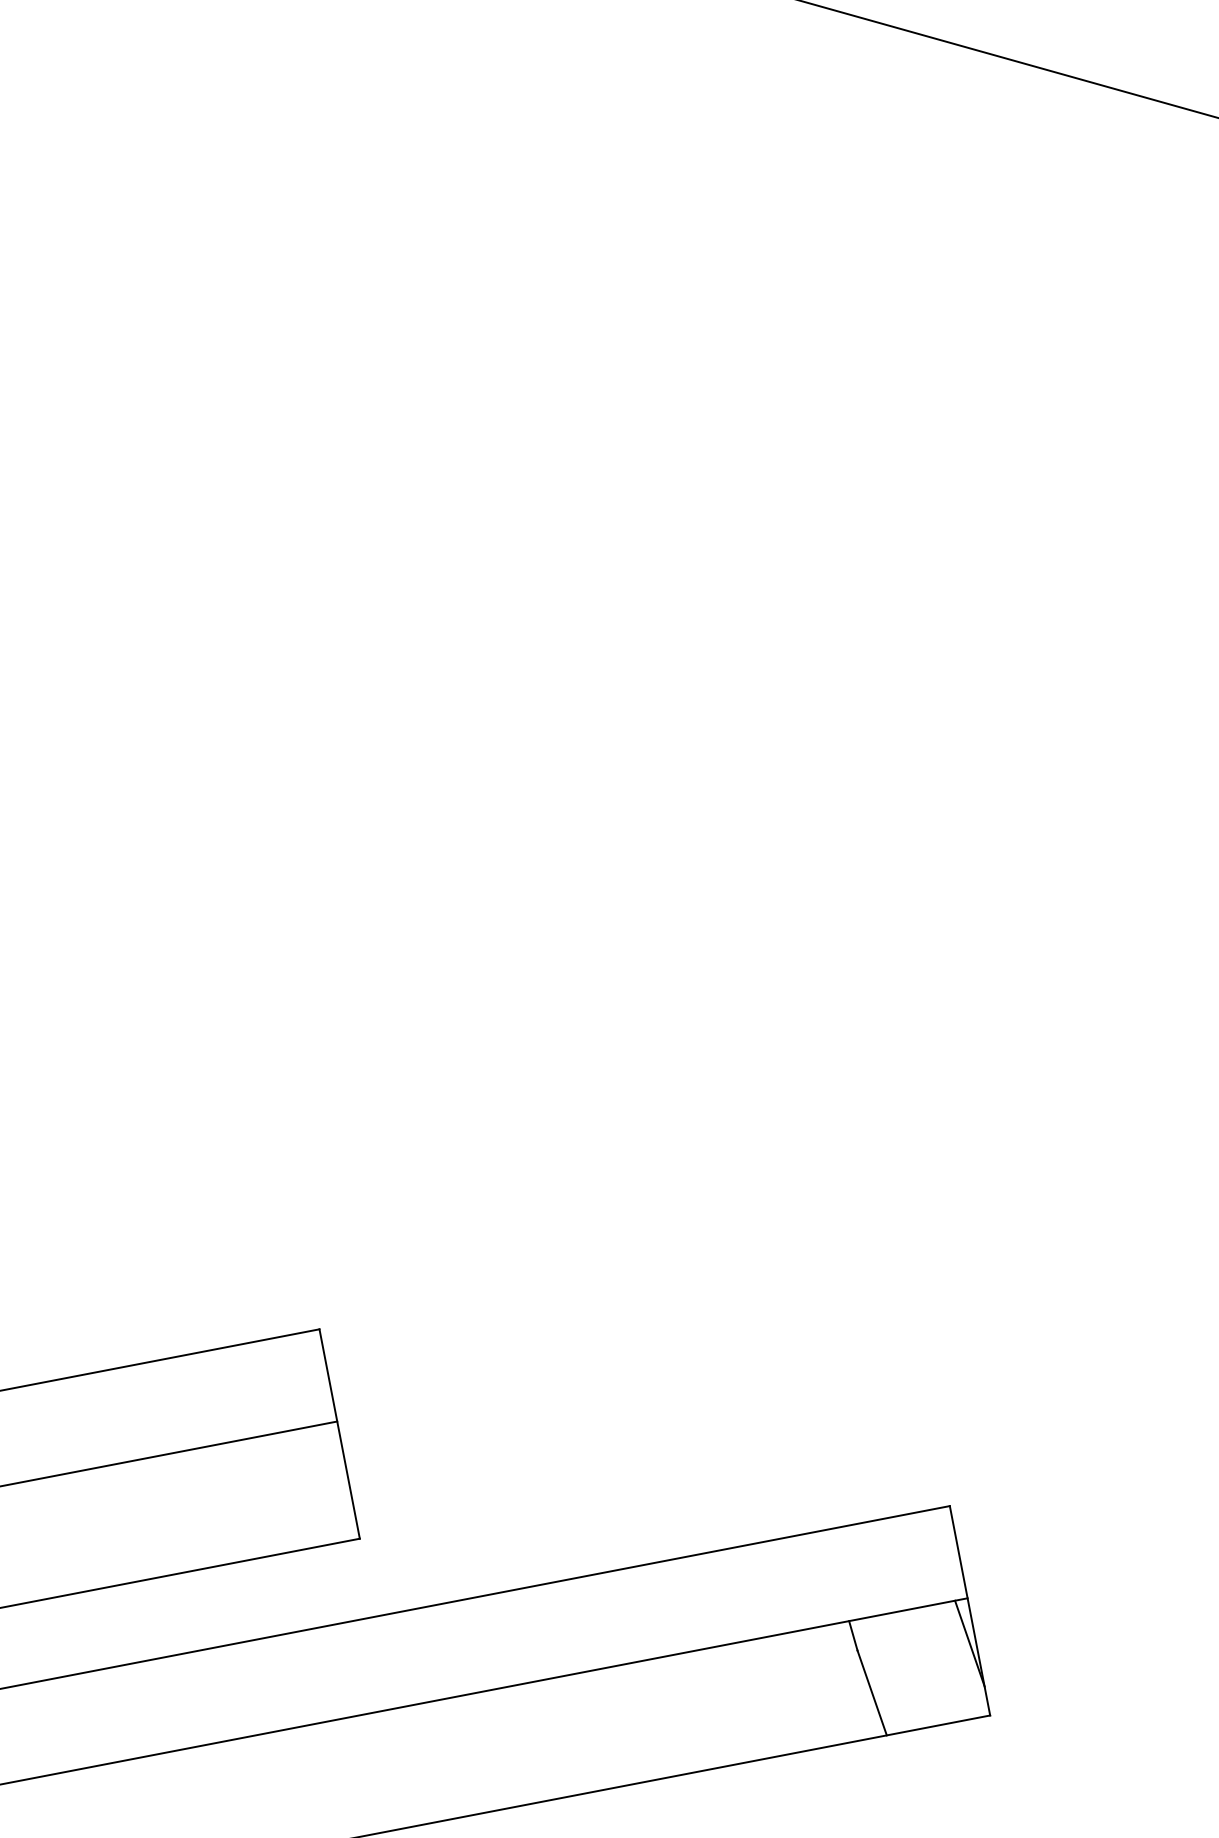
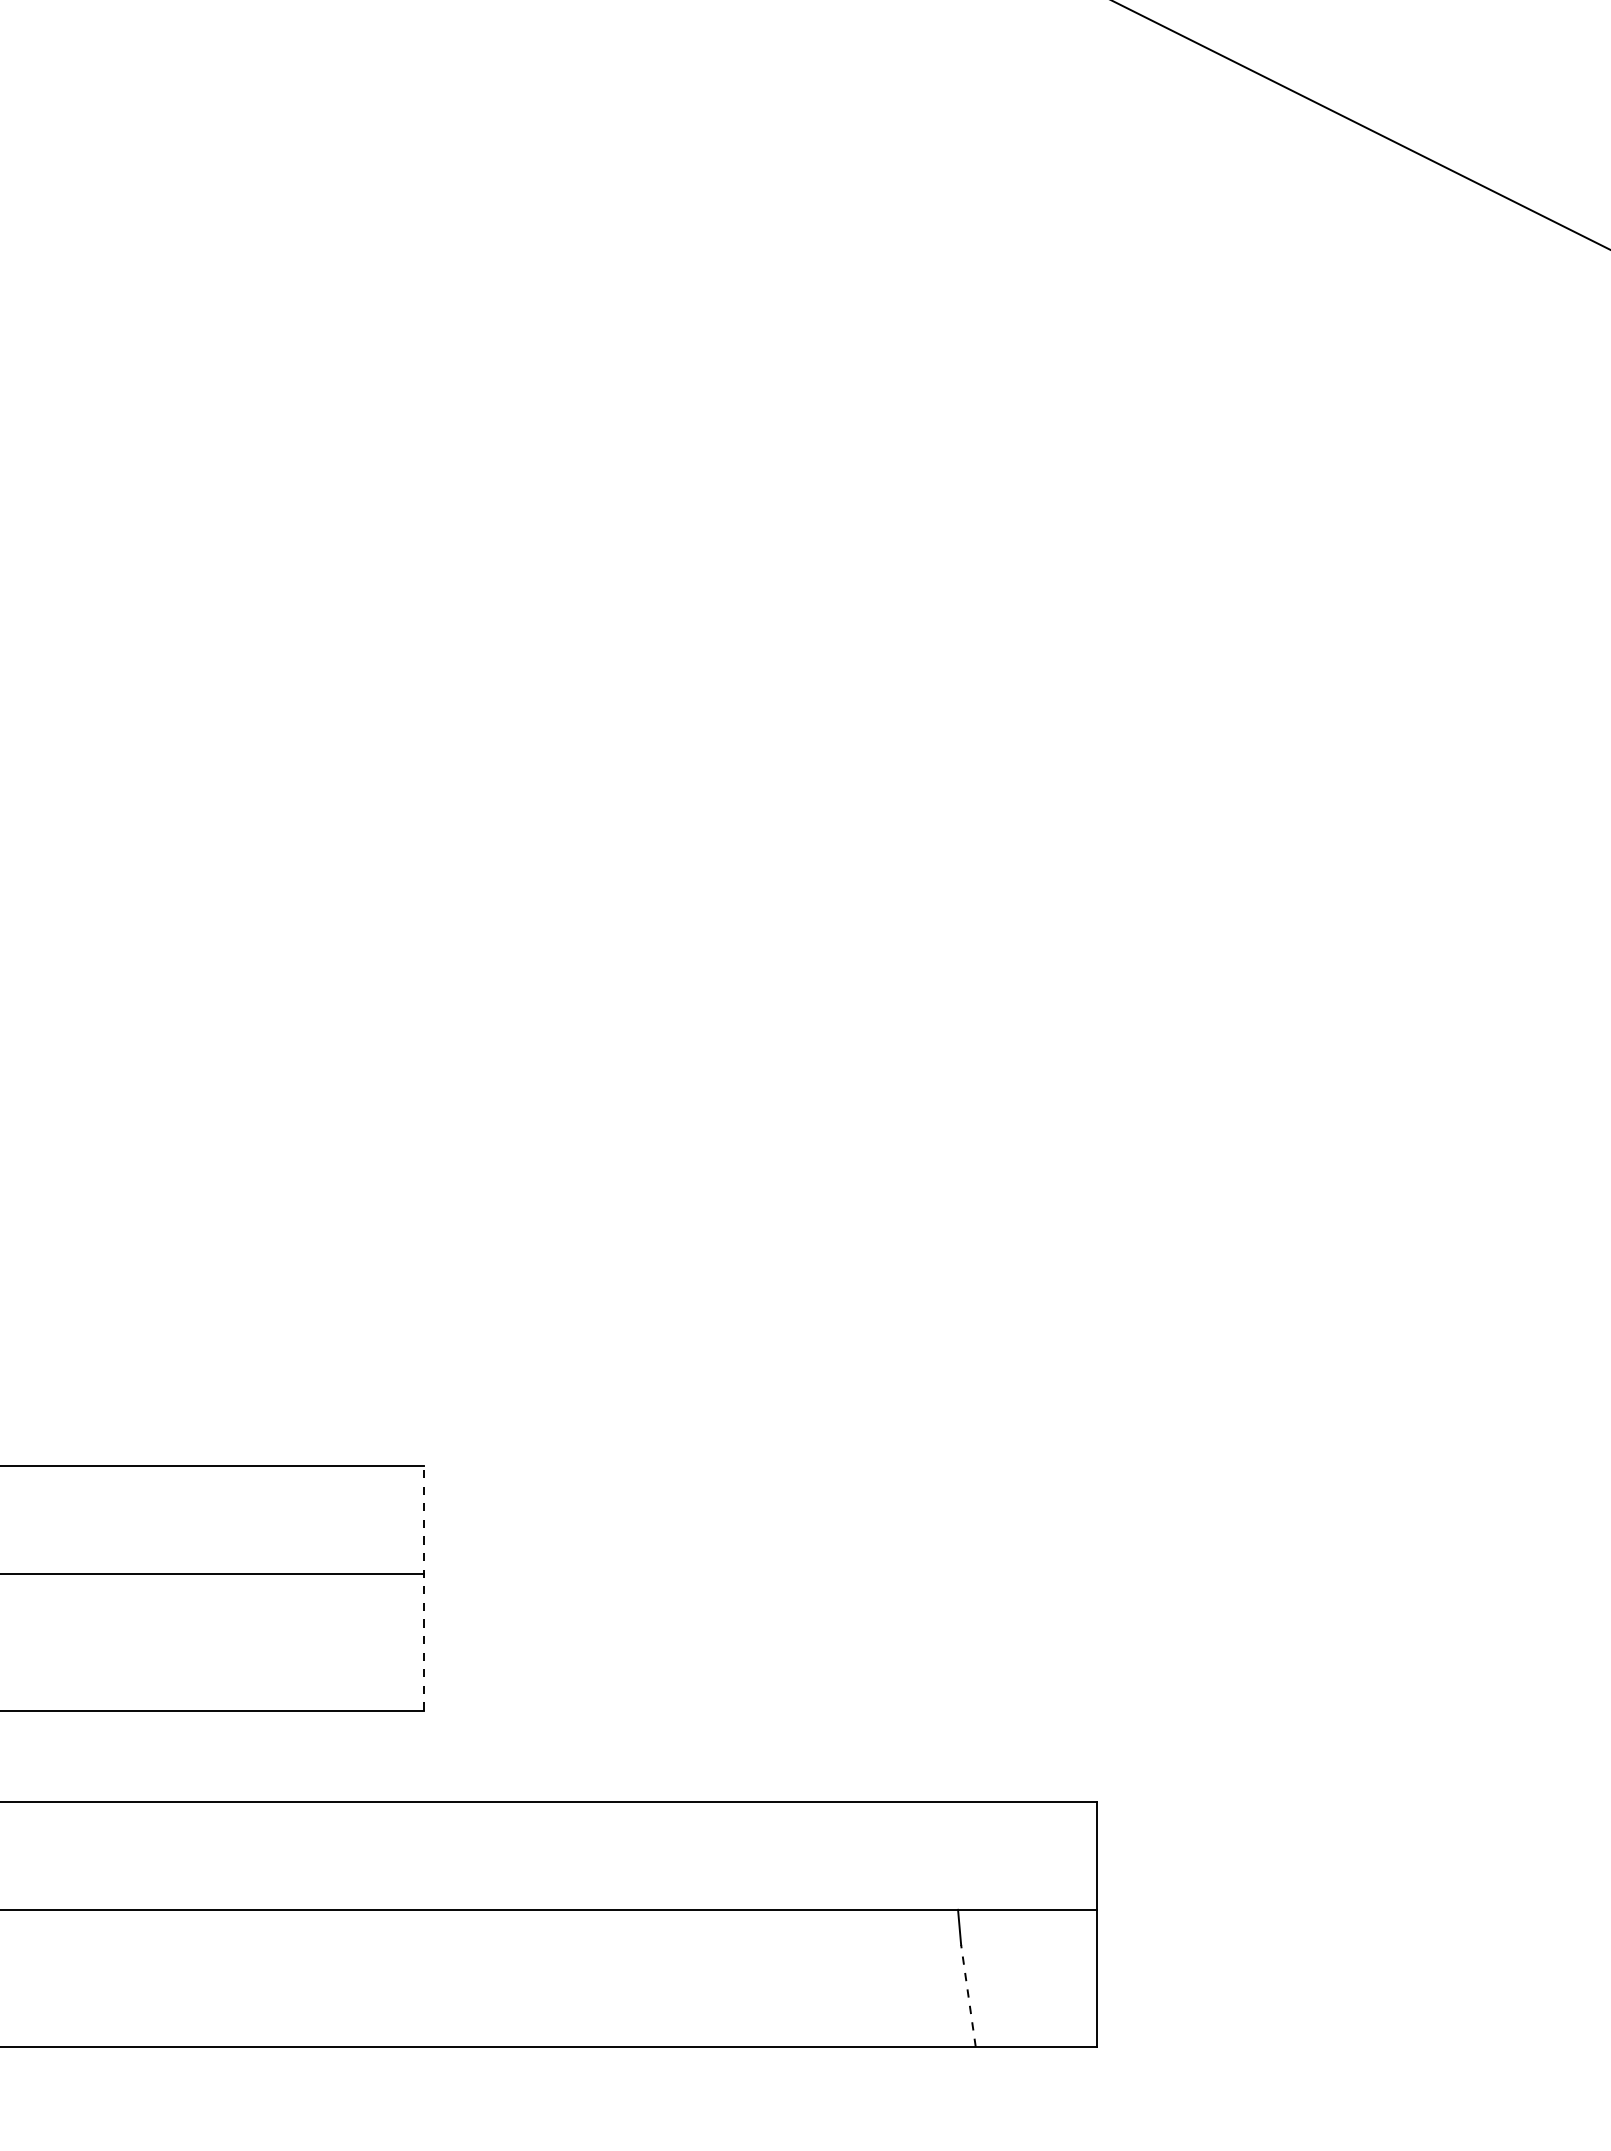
line: (339, 1433) -> (424, 1587), solid -> dashed
line: (969, 1643) -> (1088, 1961), removed
line: (872, 1692) -> (968, 1995), solid -> dashed

